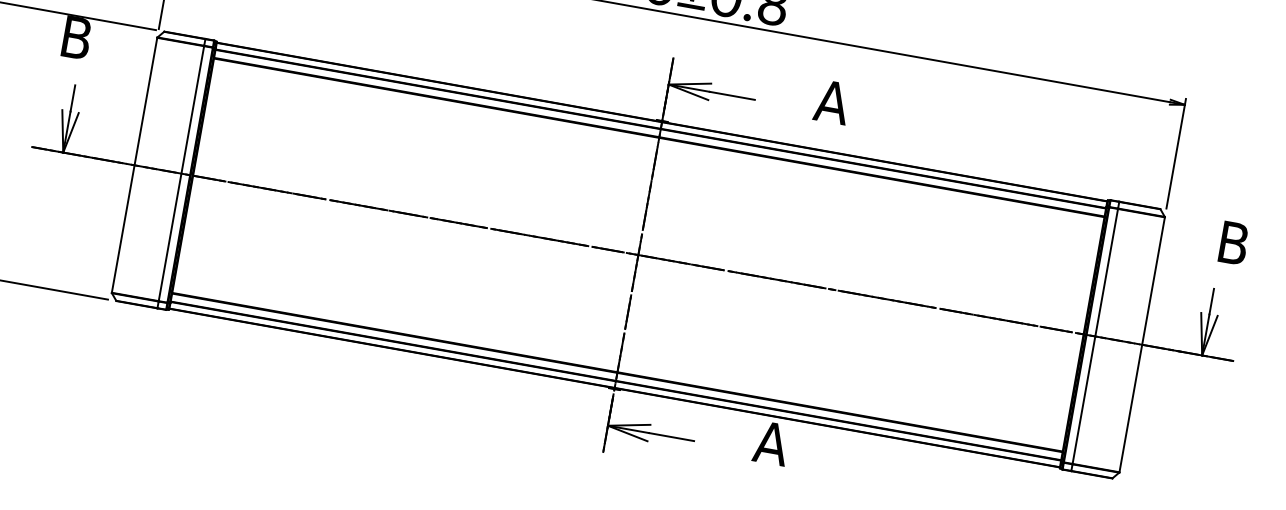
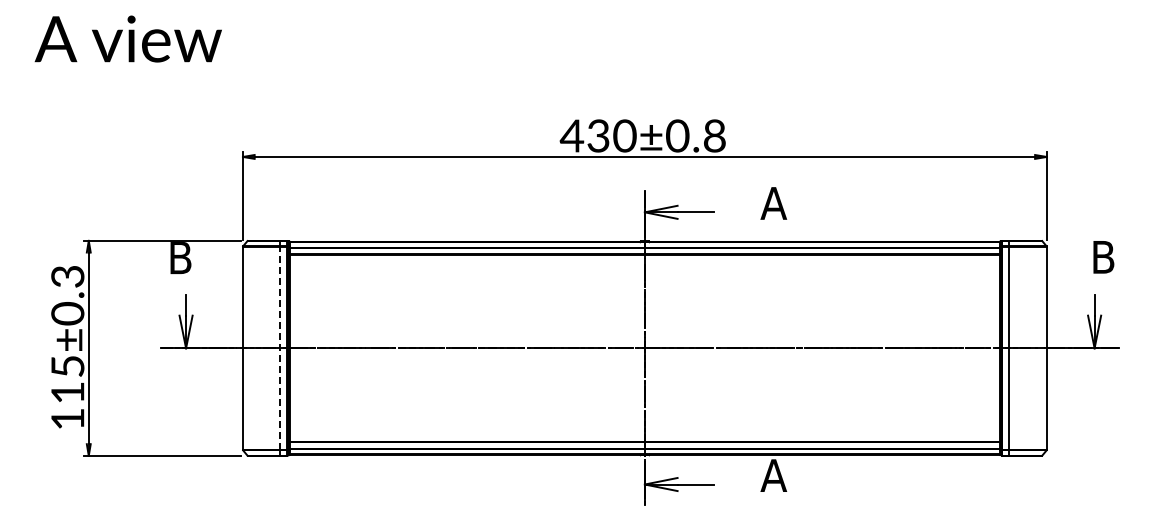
line: (181, 173) -> (280, 348), solid -> dashed

